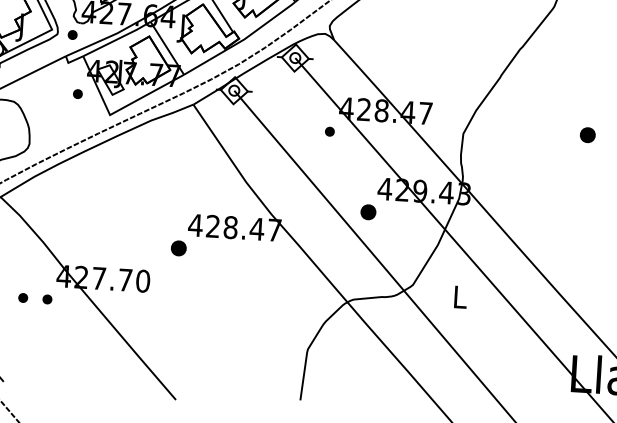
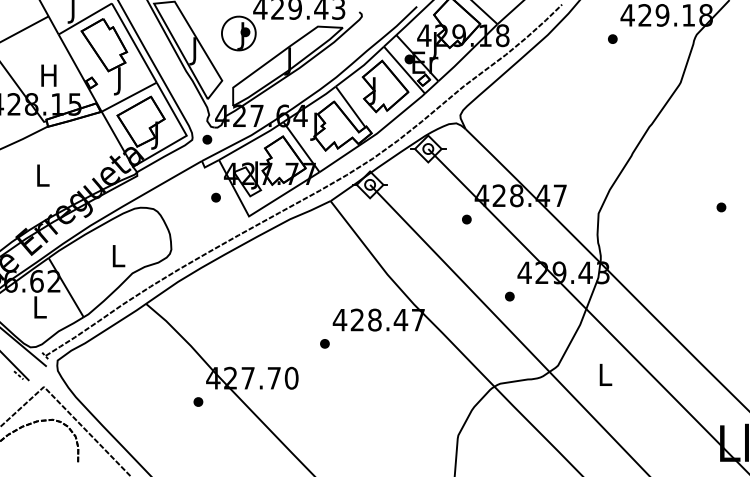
part: (587, 135) -> (721, 207), size x0.62
part: (368, 212) -> (509, 296), size x0.62
part: (178, 248) -> (324, 343), size x0.62
part: (23, 297) -> (174, 401), removed

